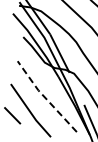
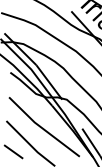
line: (45, 97) -> (42, 128), dashed -> solid

